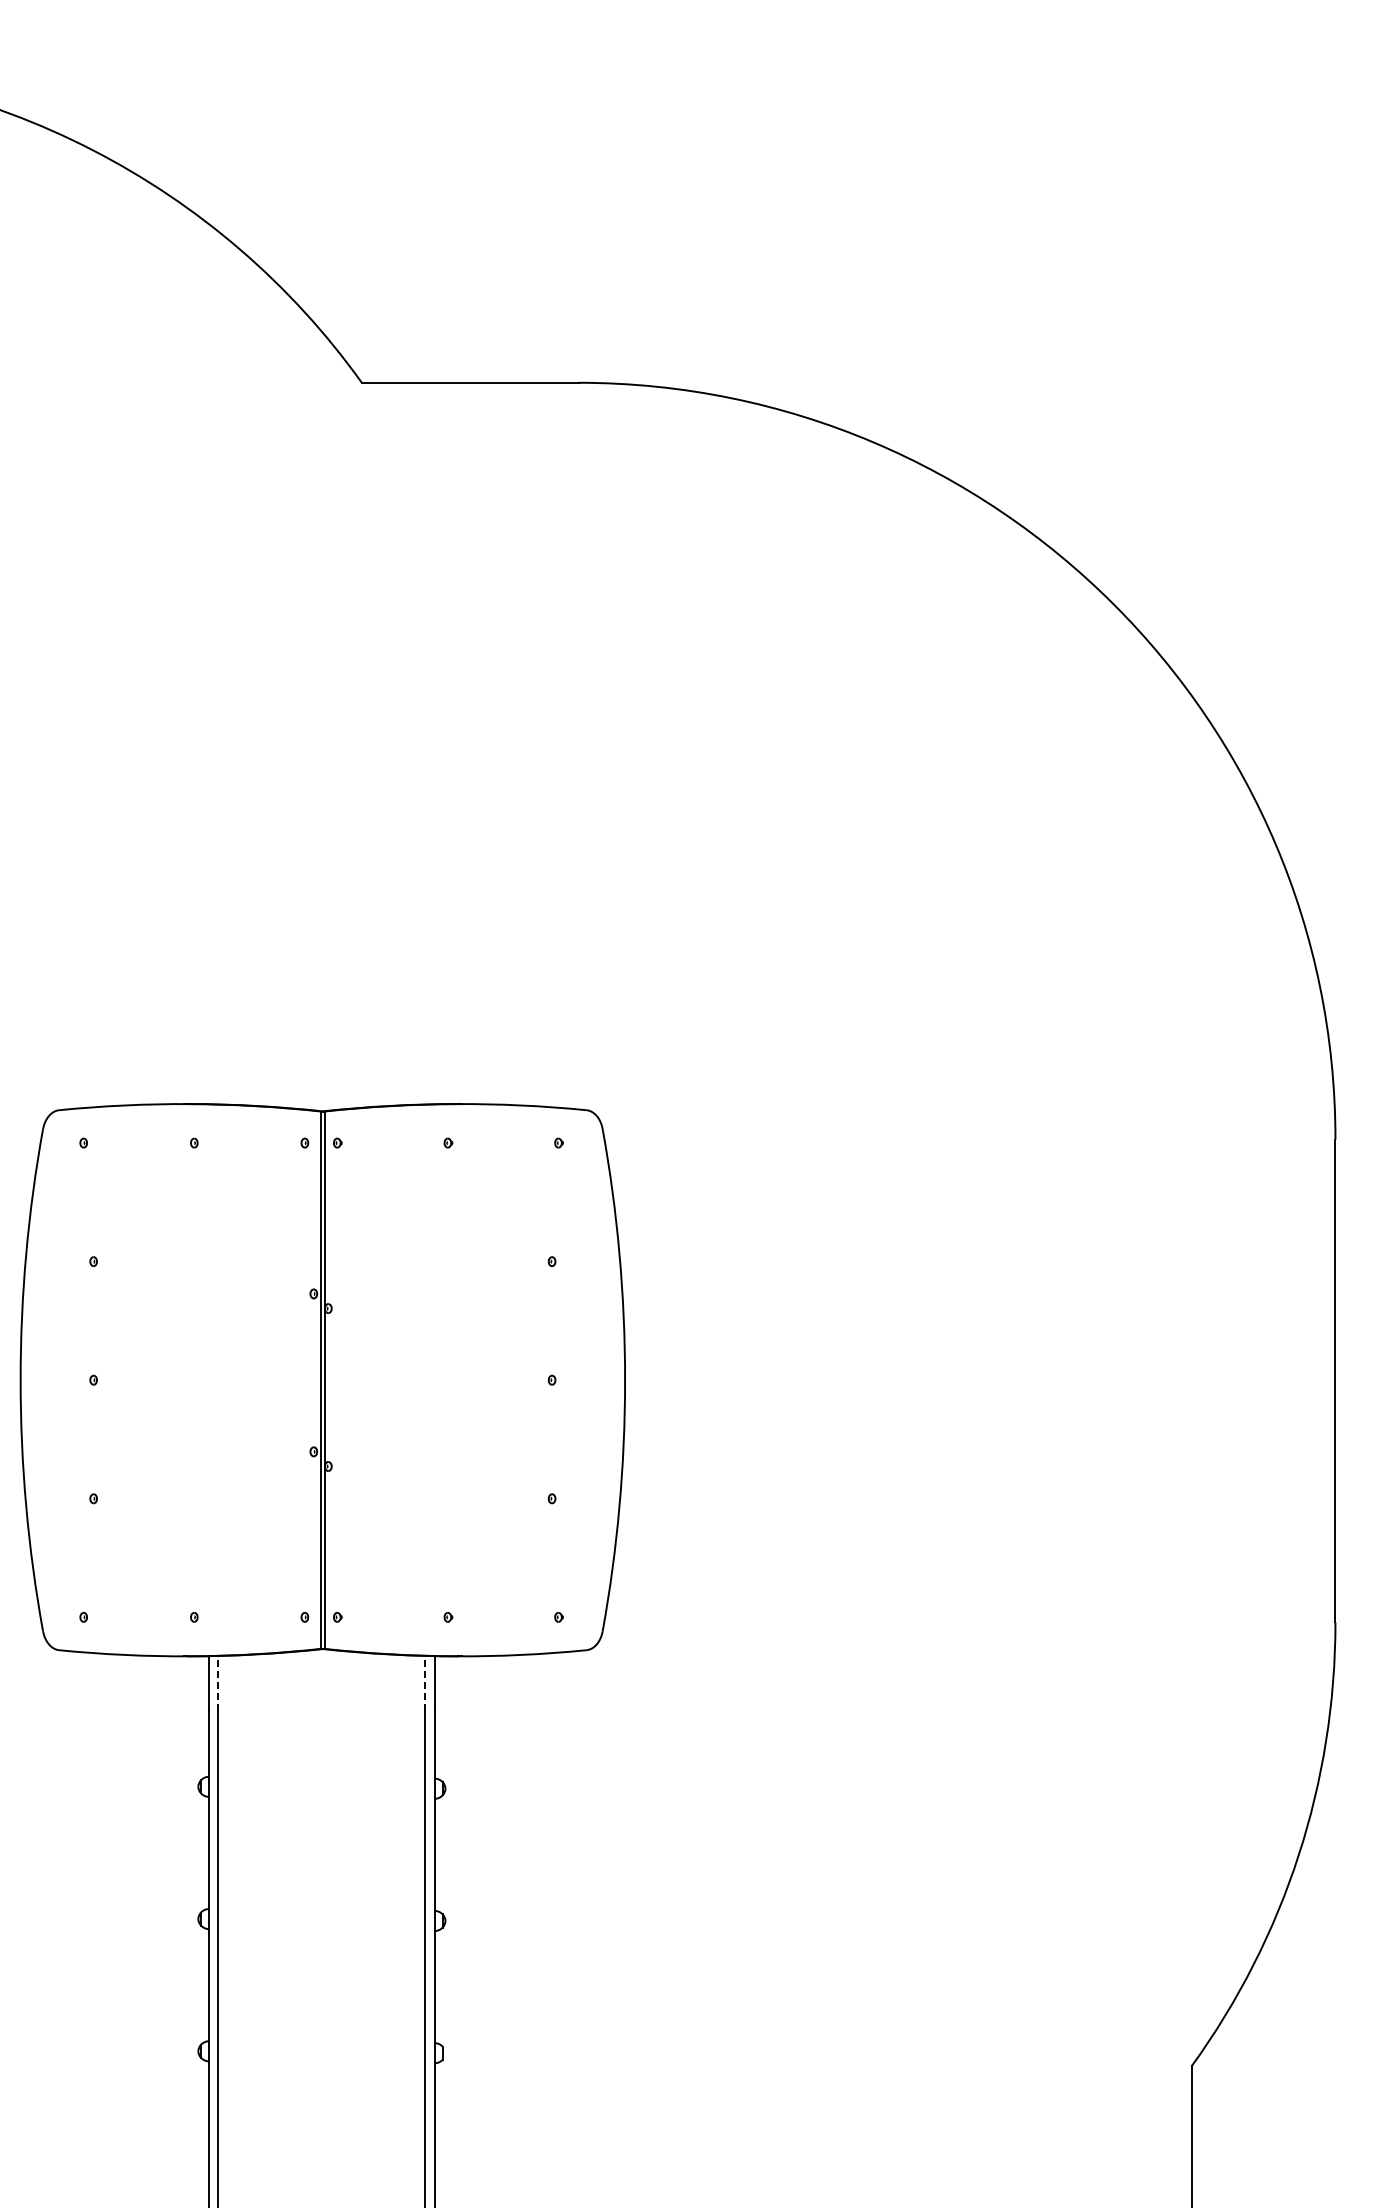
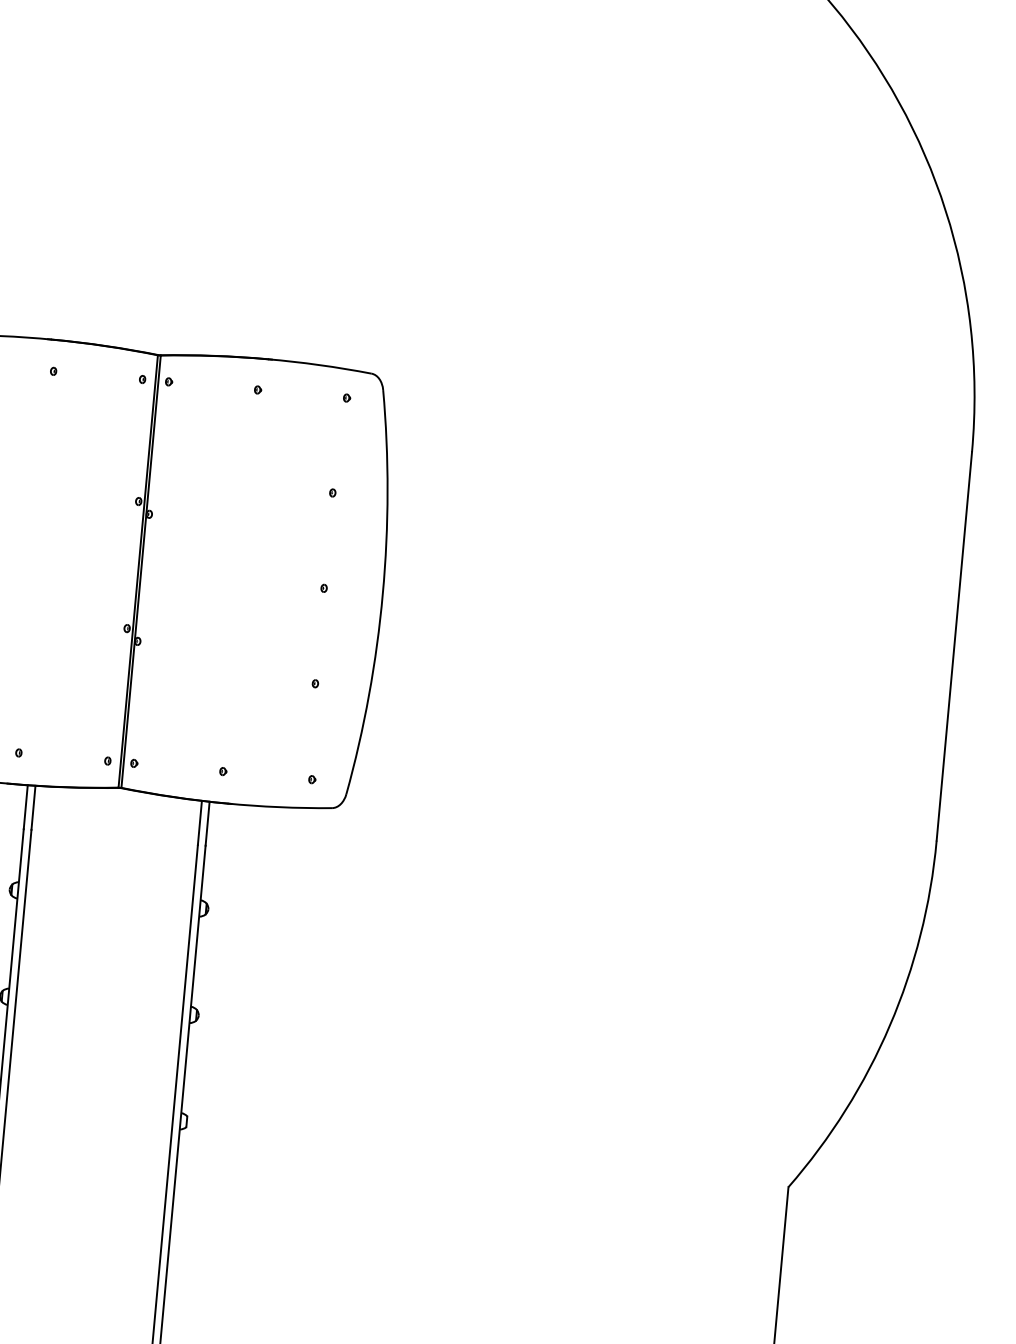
line: (218, 1682) -> (33, 807), dashed -> solid
line: (425, 1682) -> (200, 822), dashed -> solid

